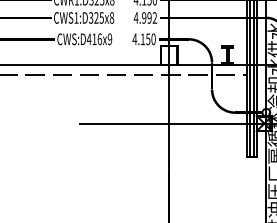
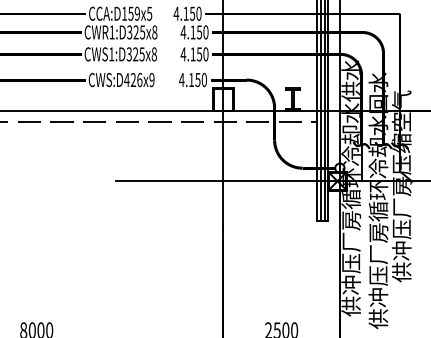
text: (149, 18) -> (199, 54), 4.992 -> 4.150
text: (93, 38) -> (132, 79), CWS:D416x9 -> CWS:D426x9

